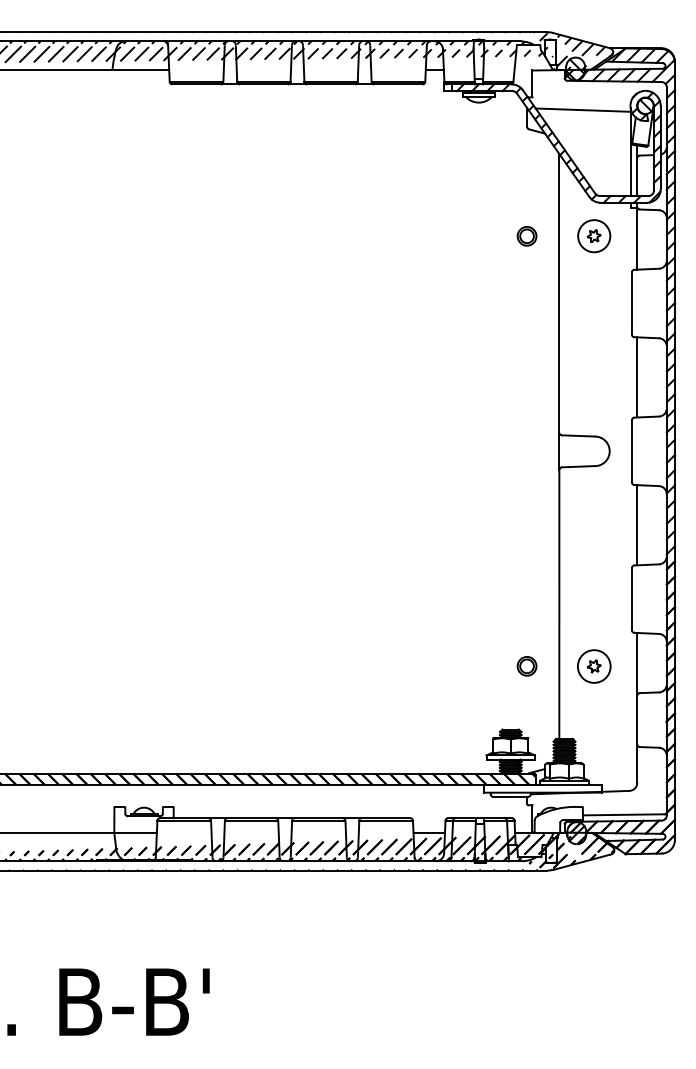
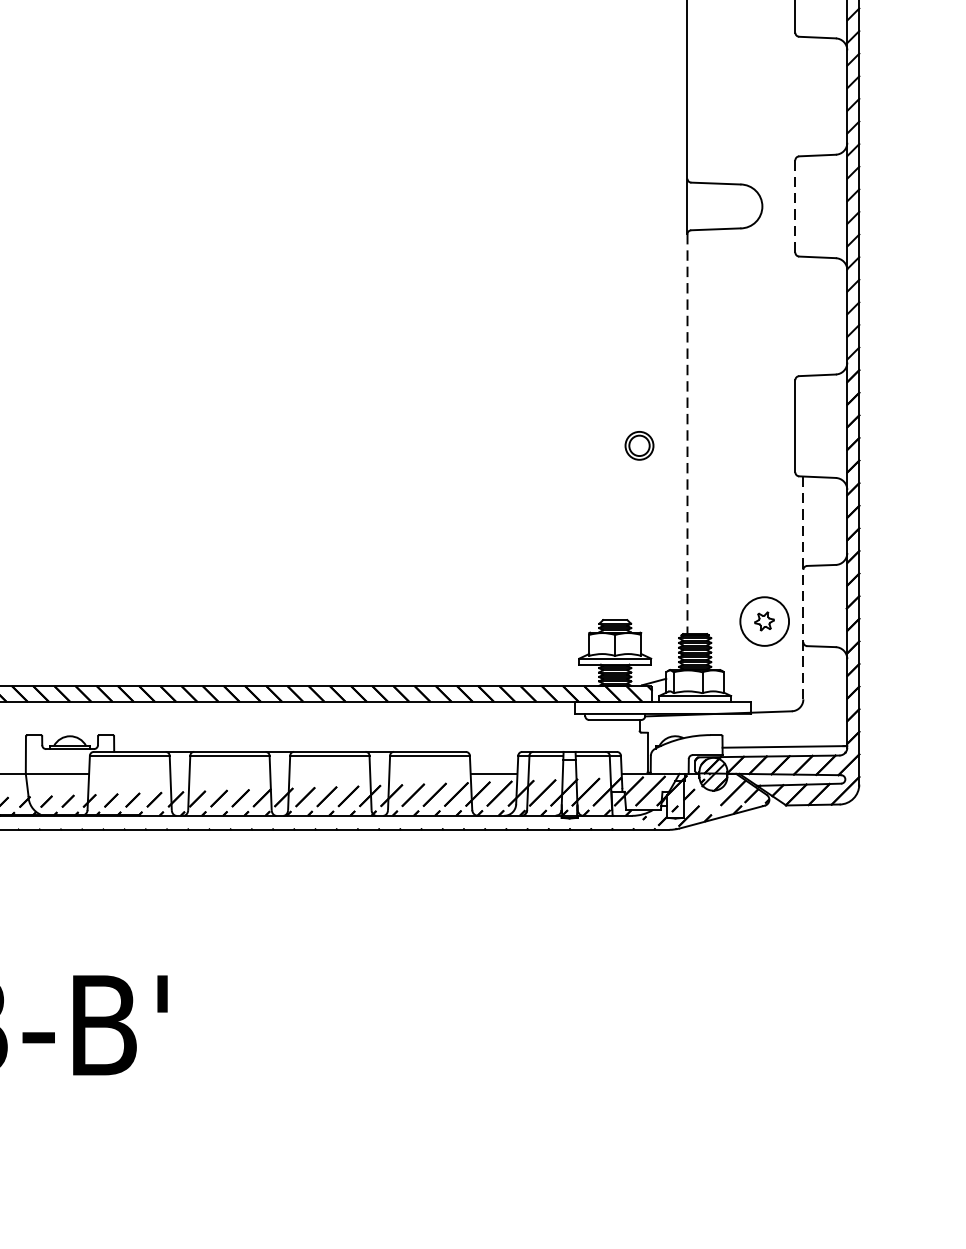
line: (637, 377) -> (803, 96), removed
line: (631, 451) -> (794, 206), solid -> dashed
line: (637, 525) -> (803, 316), removed
line: (559, 604) -> (687, 434), solid -> dashed
part: (526, 666) -> (638, 446), moved
part: (594, 666) -> (765, 621), moved
line: (637, 707) -> (803, 587), solid -> dashed

